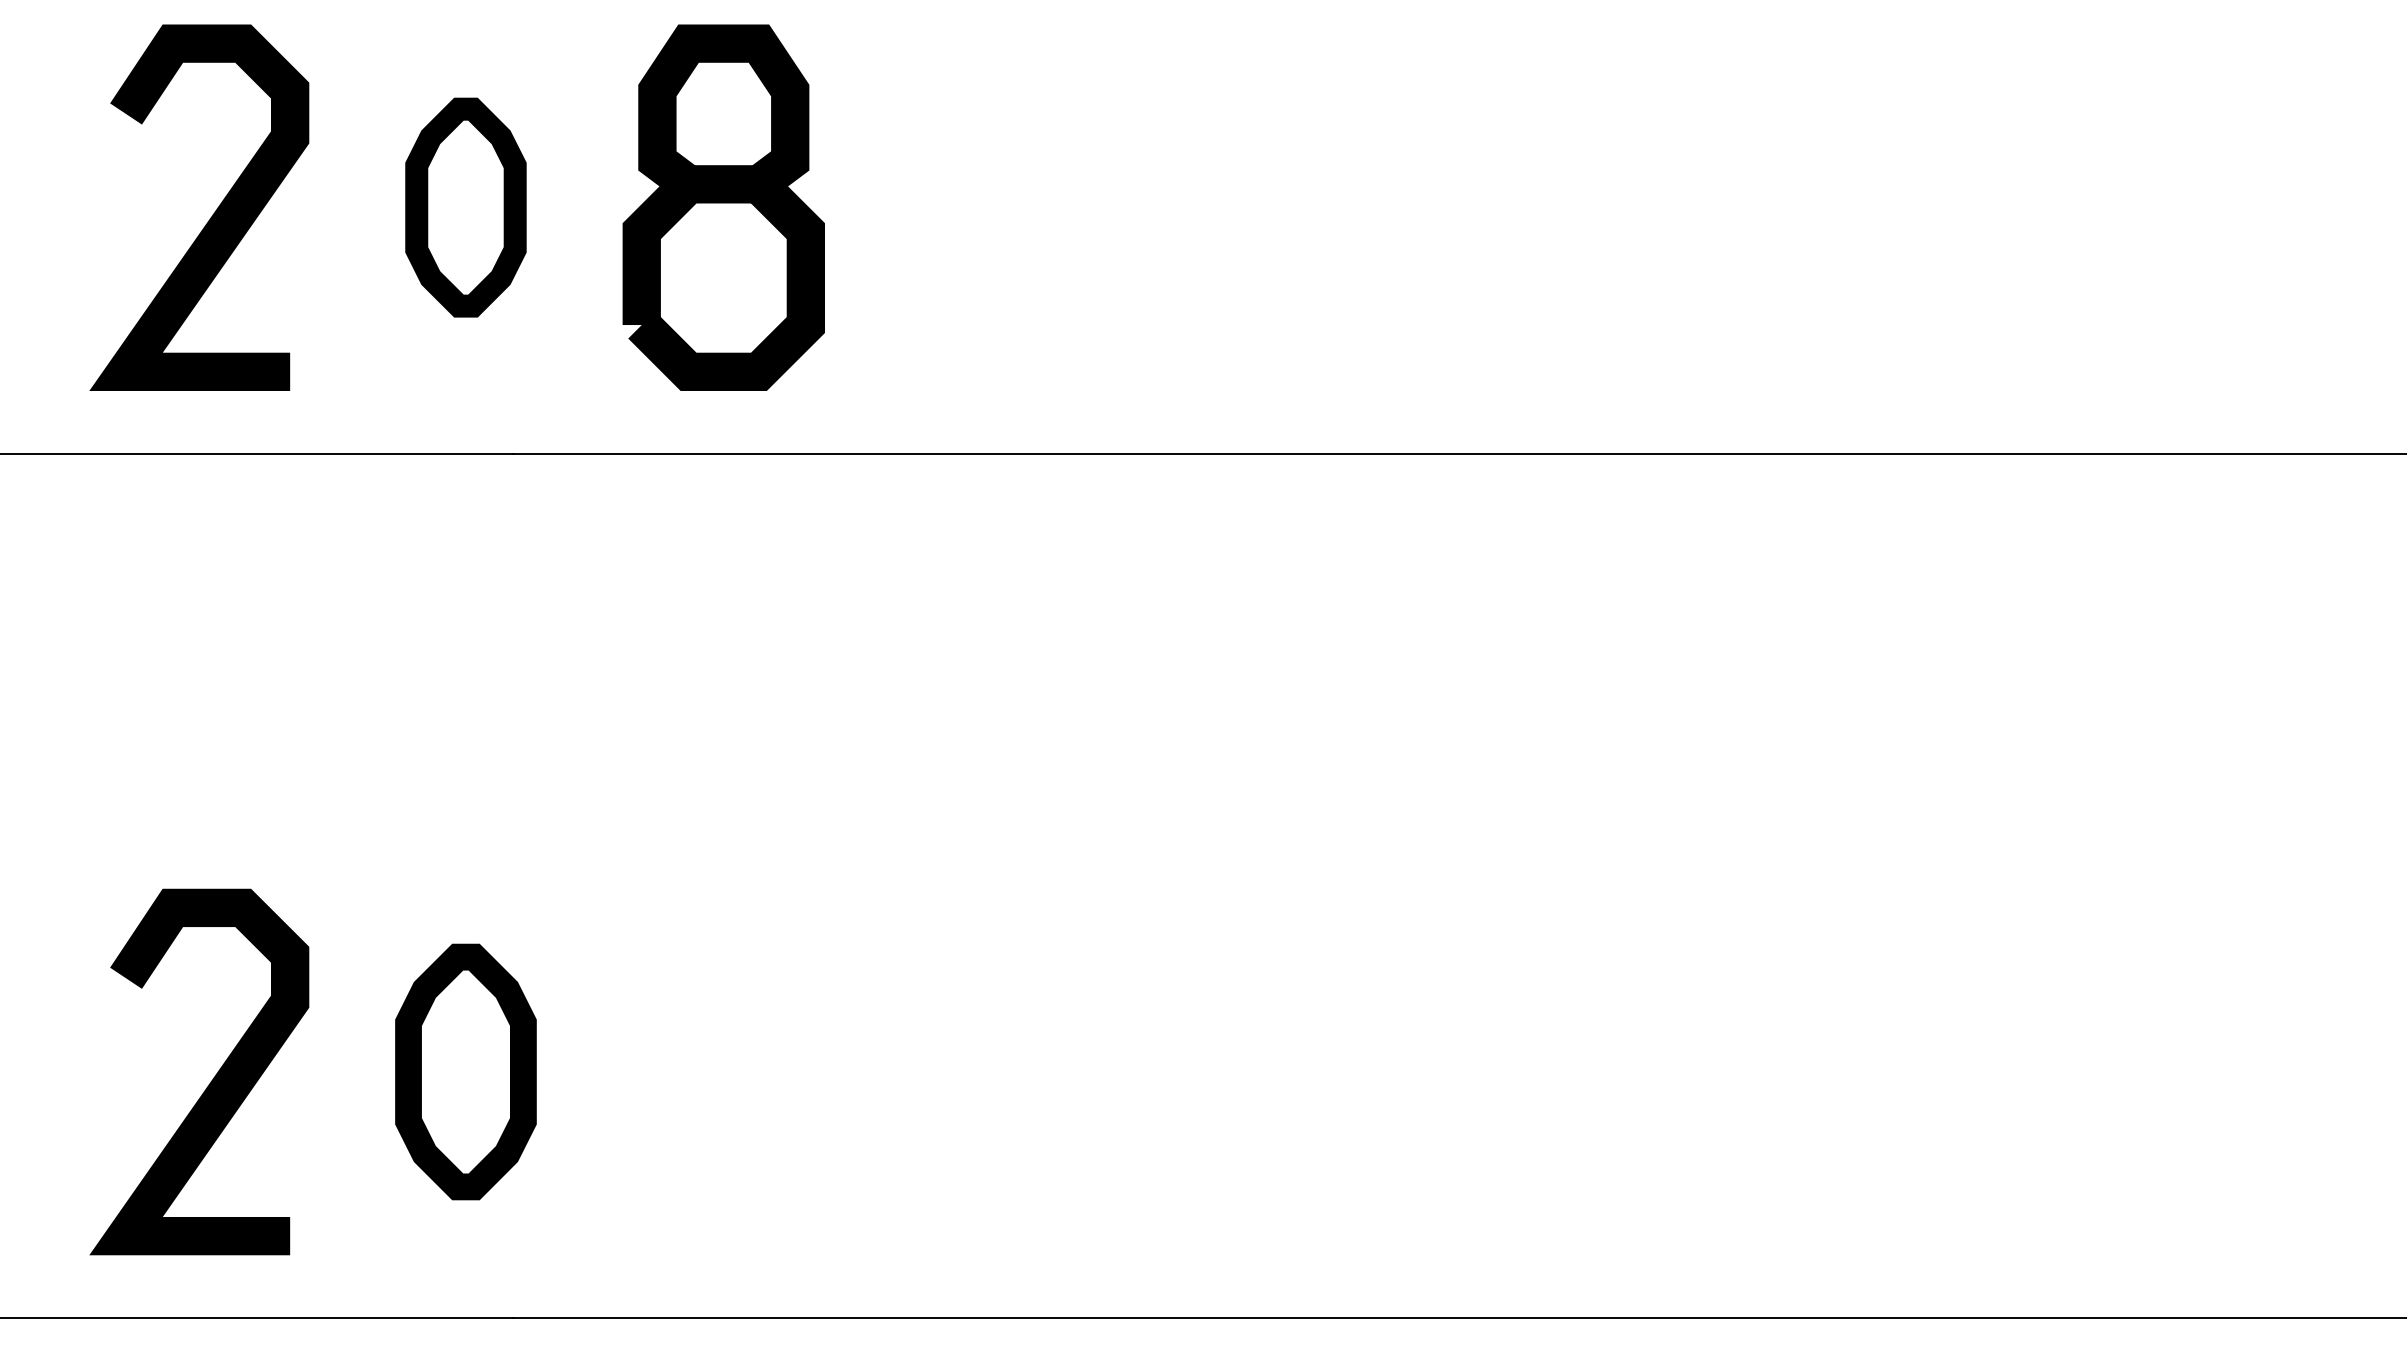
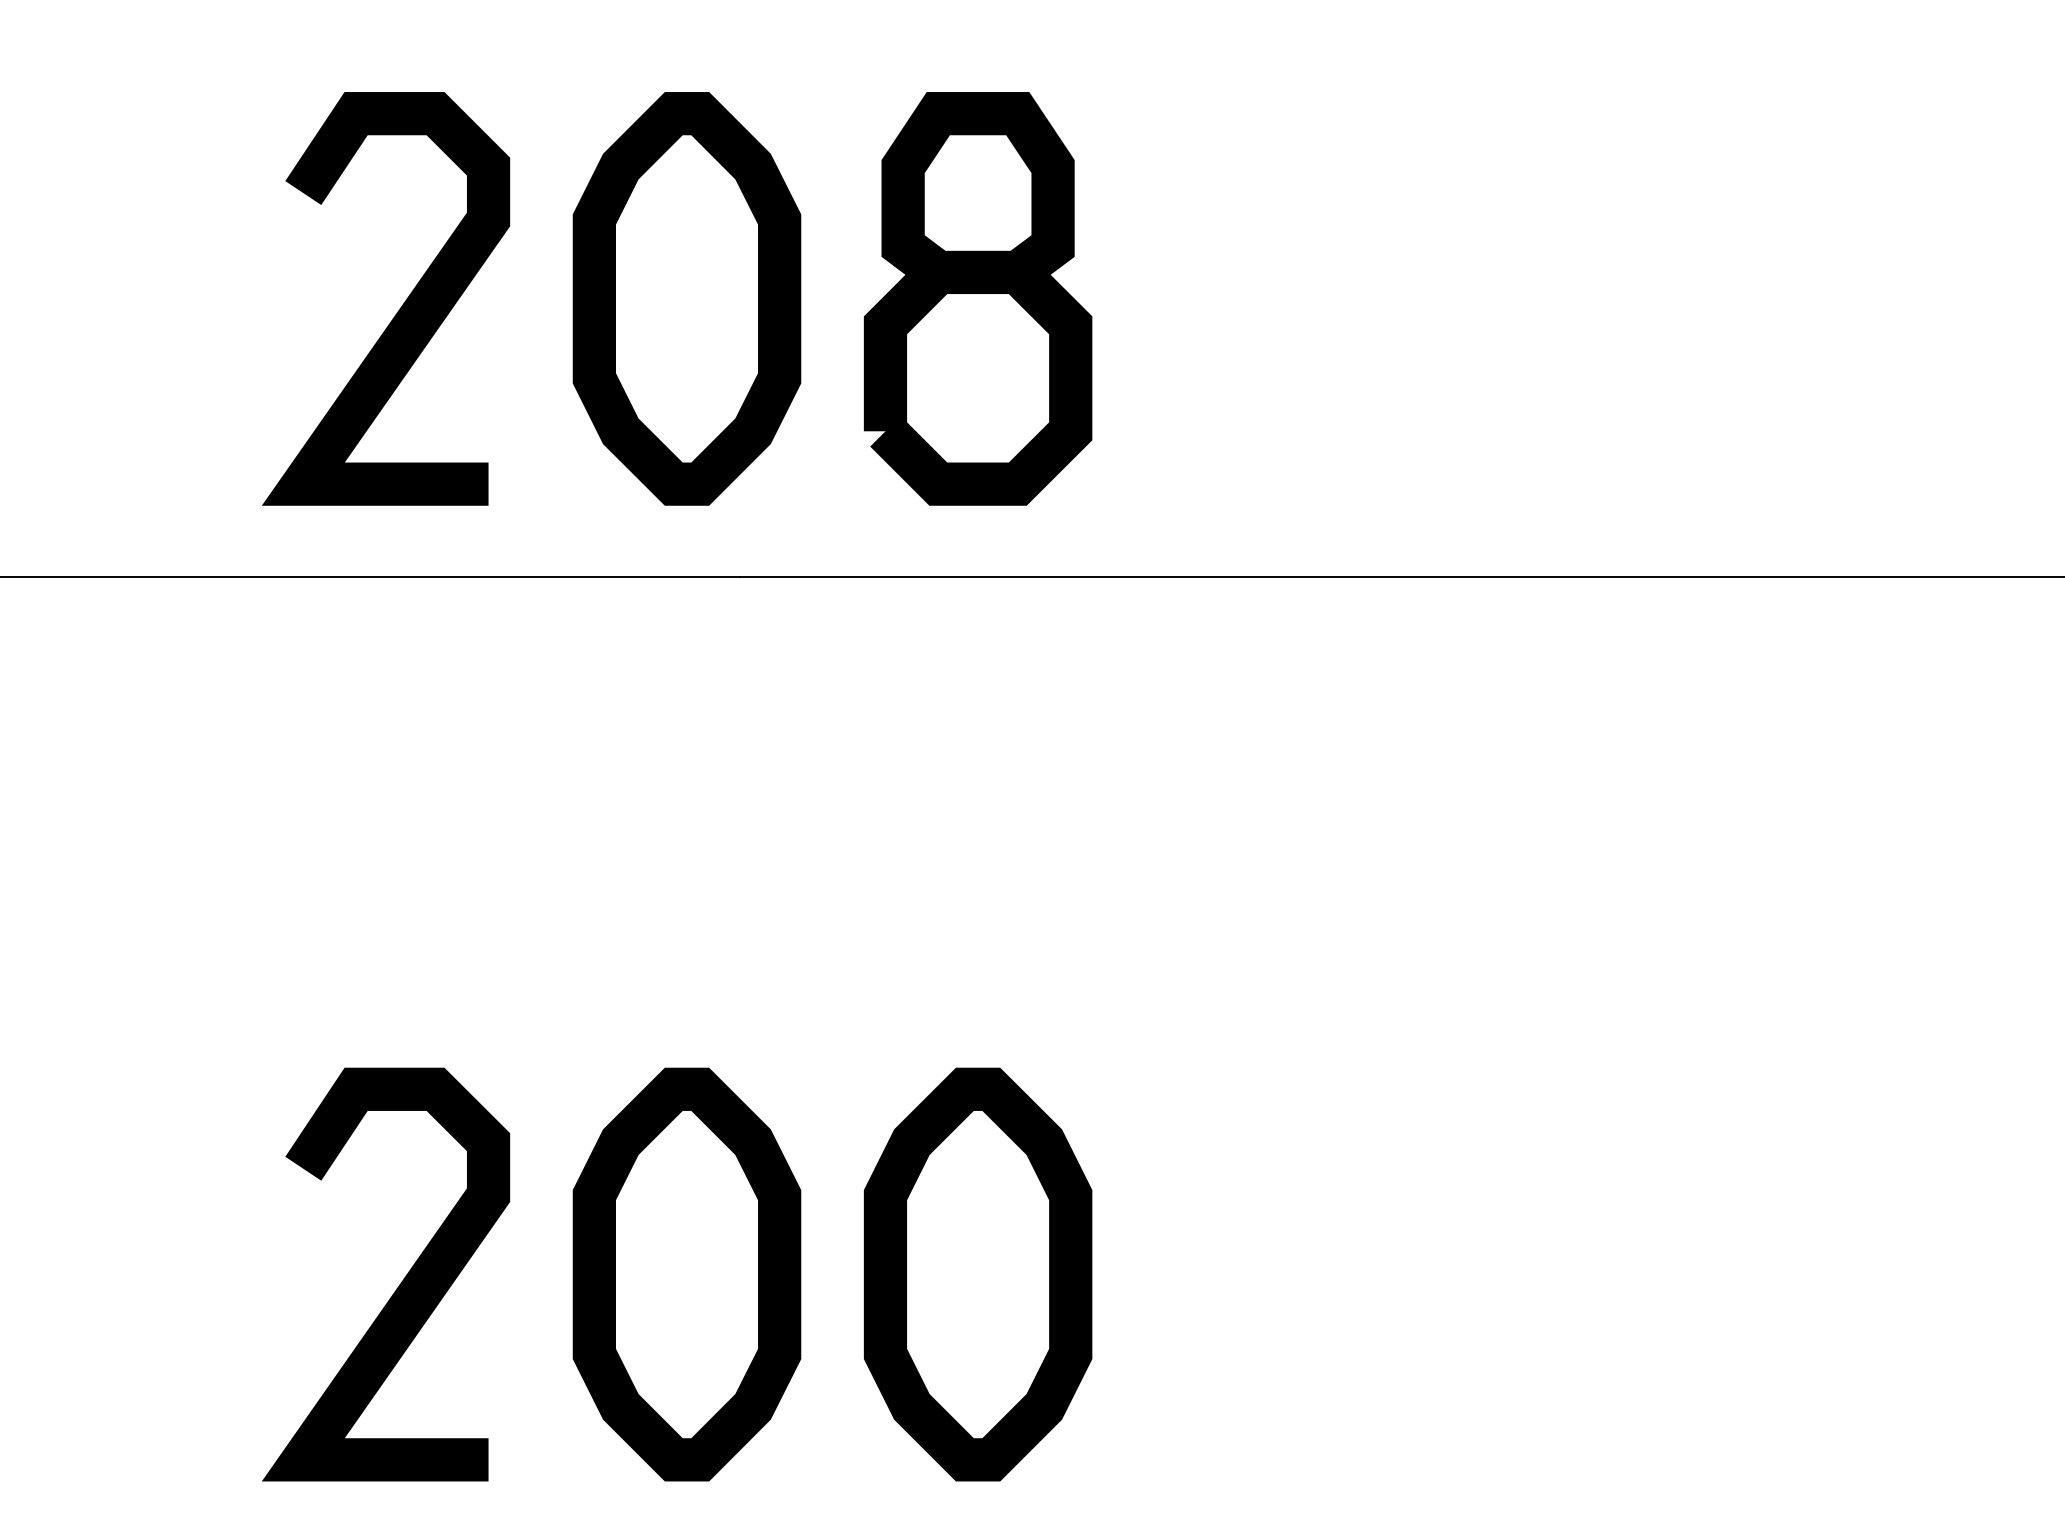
part: (465, 207) -> (686, 298), size x1.67
part: (465, 1071) -> (686, 1273), size x1.43
part: (723, 1071) -> (977, 1273), added

